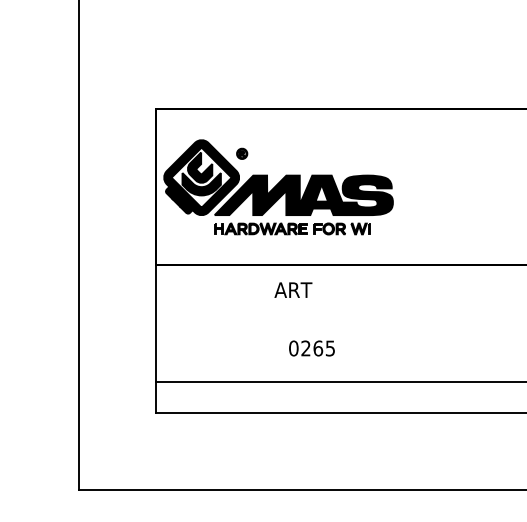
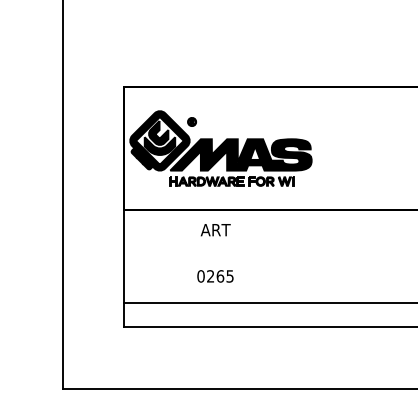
text: (293, 290) -> (215, 230), moved
text: (312, 348) -> (215, 276), moved

